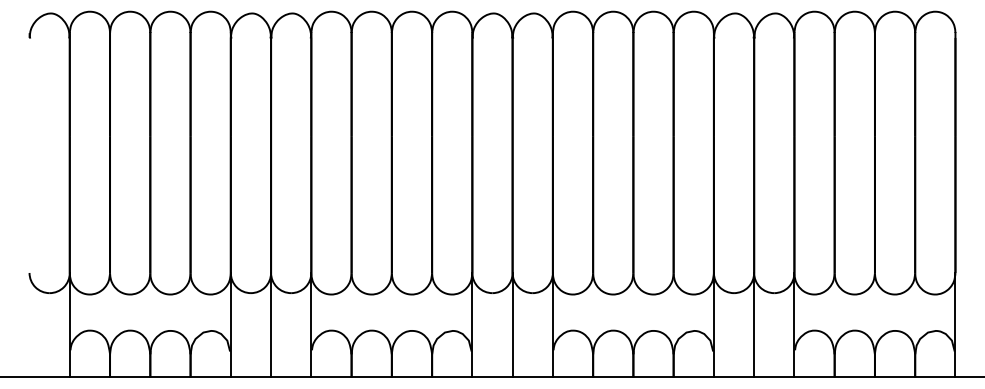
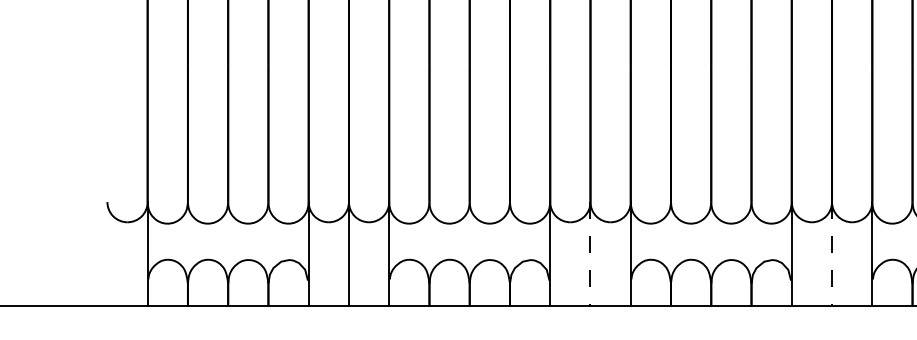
line: (512, 325) -> (590, 254), solid -> dashed
line: (754, 325) -> (832, 254), solid -> dashed

